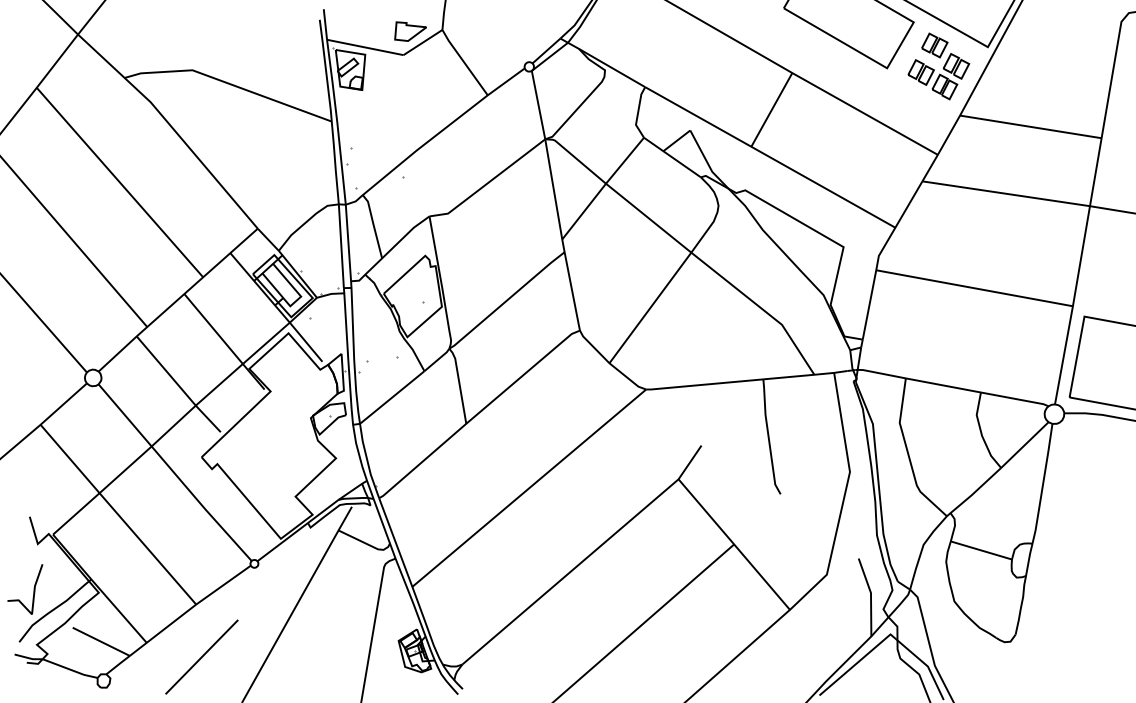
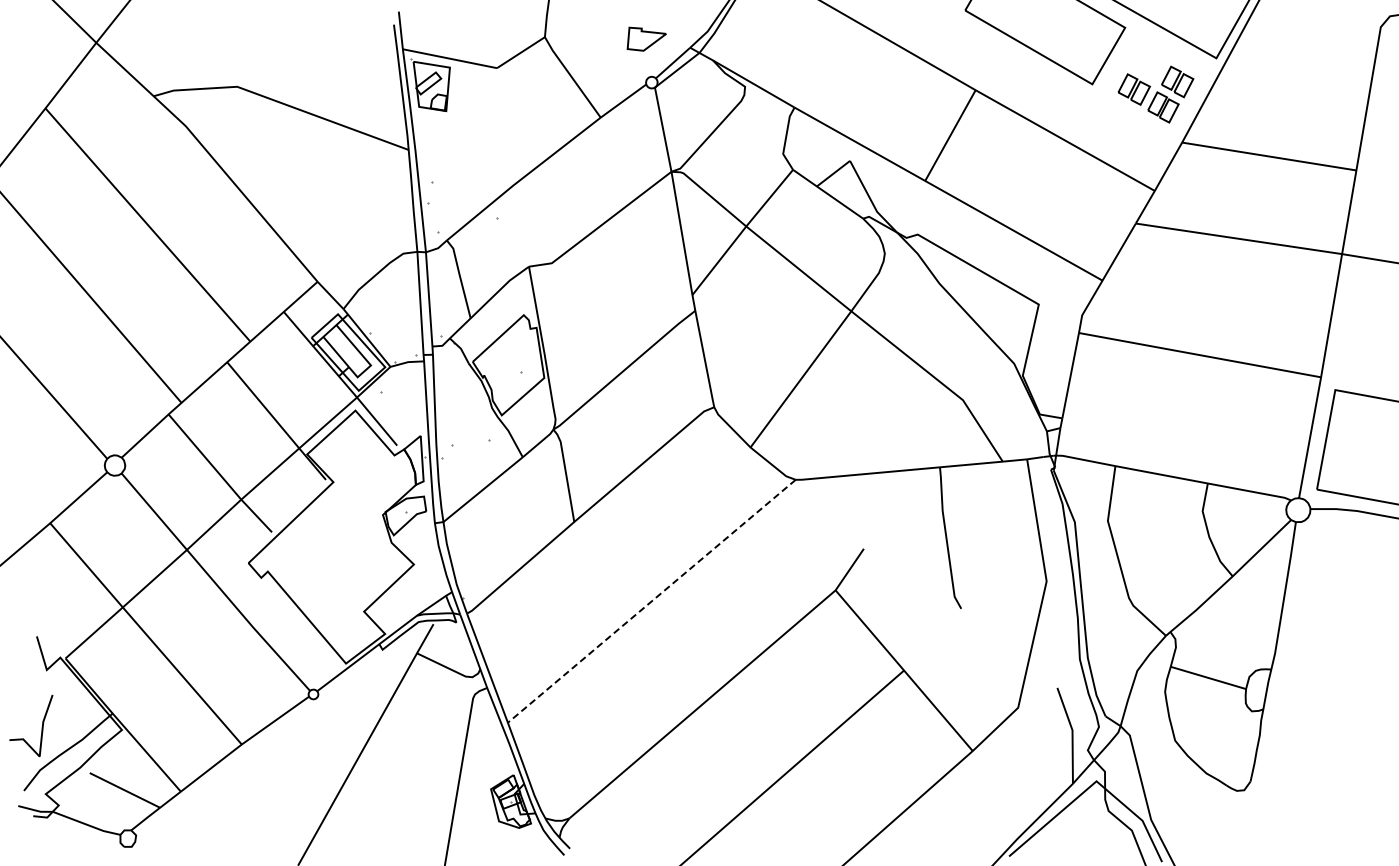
part: (410, 31) -> (646, 38), moved
part: (934, 44) -> (1150, 55), removed
line: (529, 488) -> (651, 601), solid -> dashed
line: (201, 657) -> (248, 809), removed

